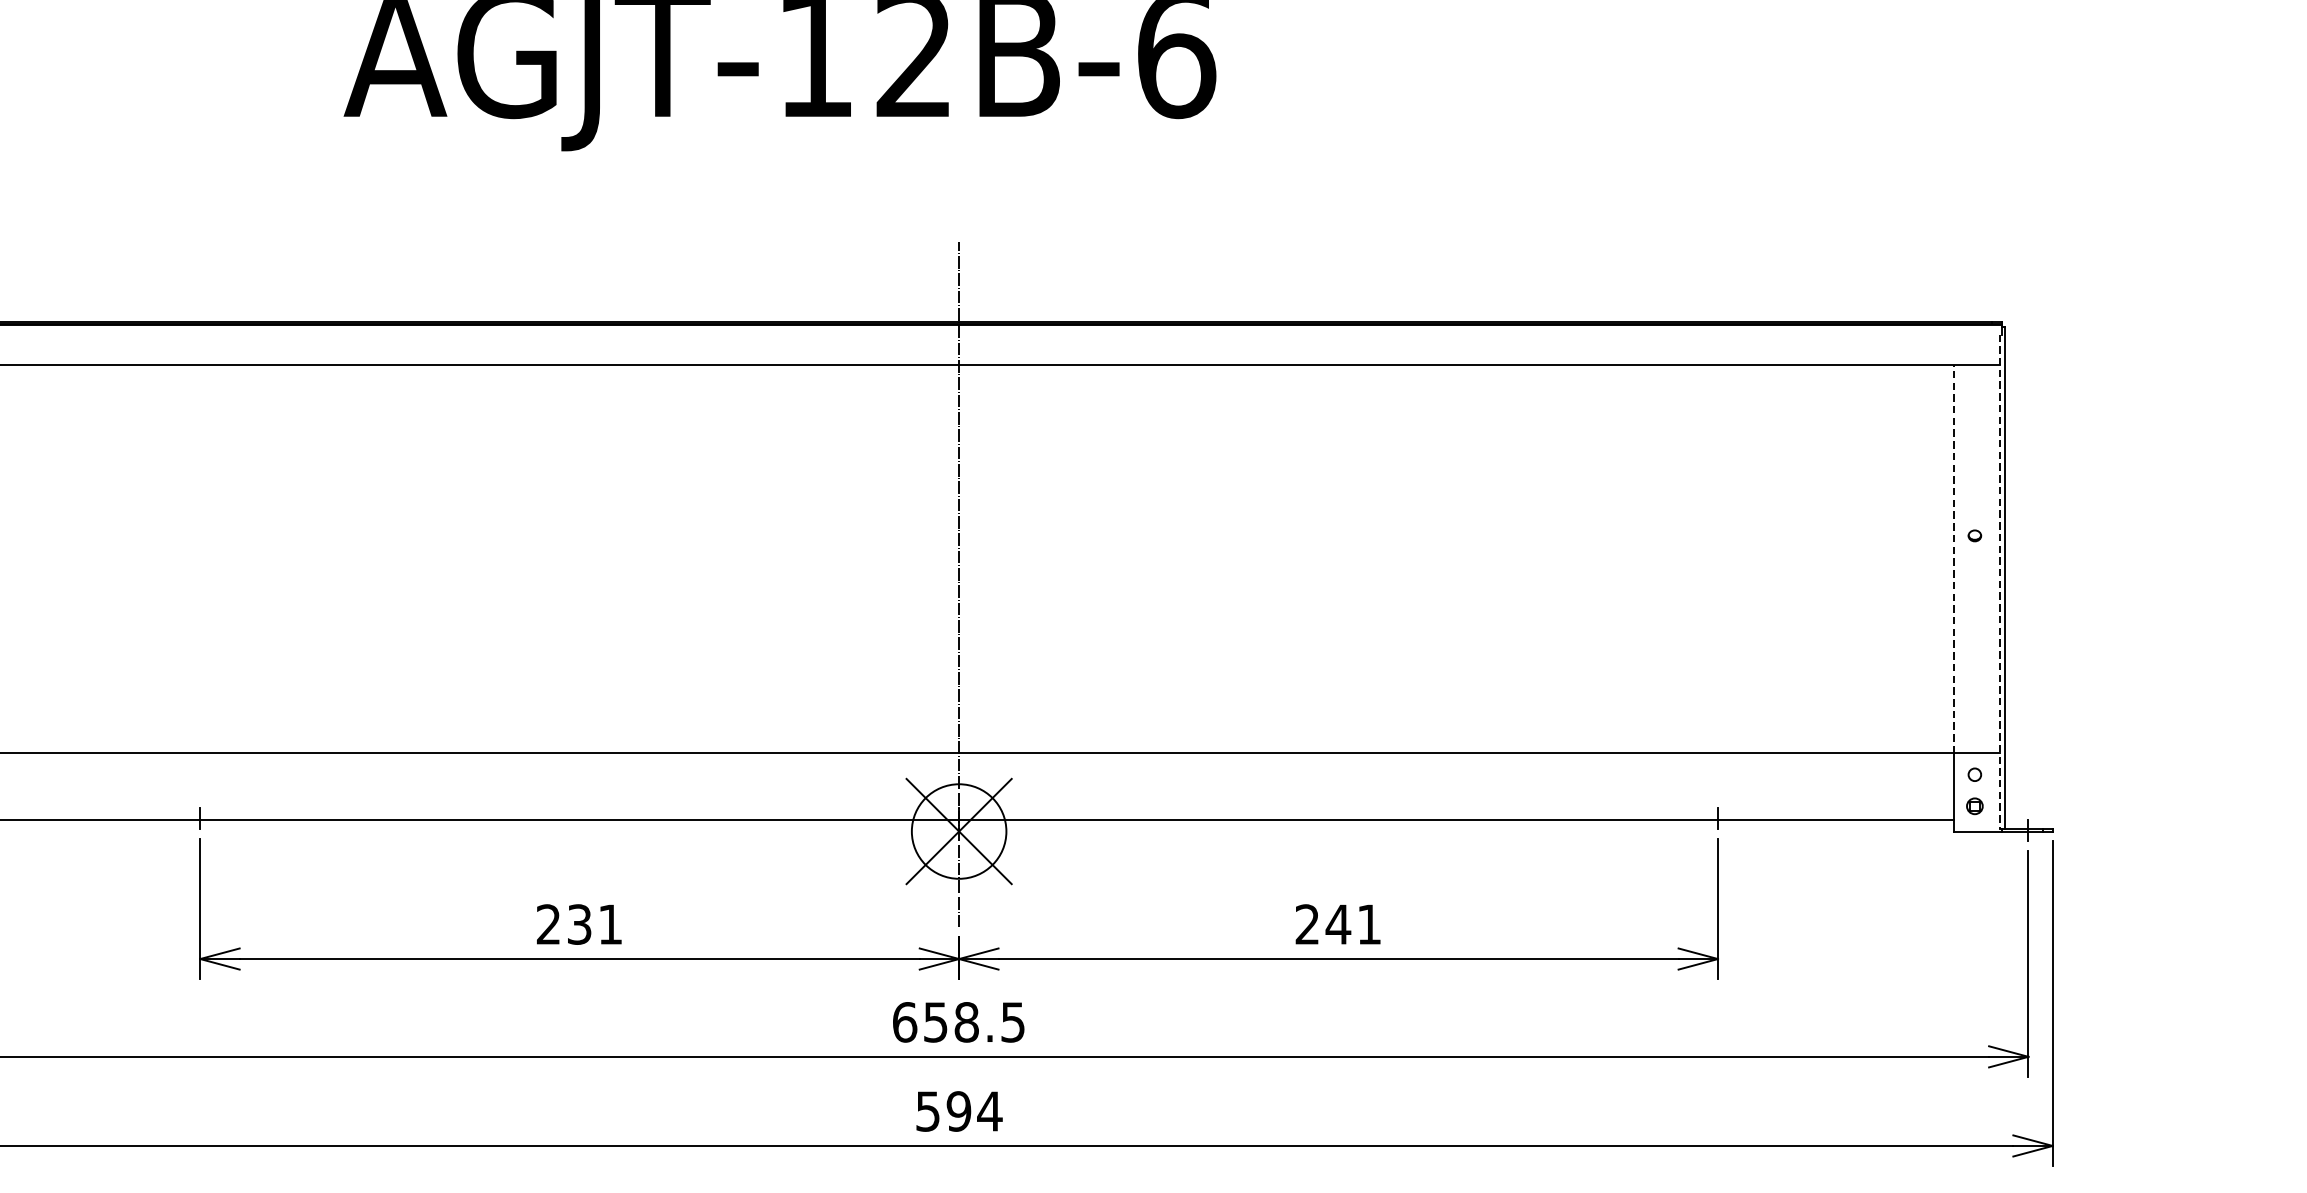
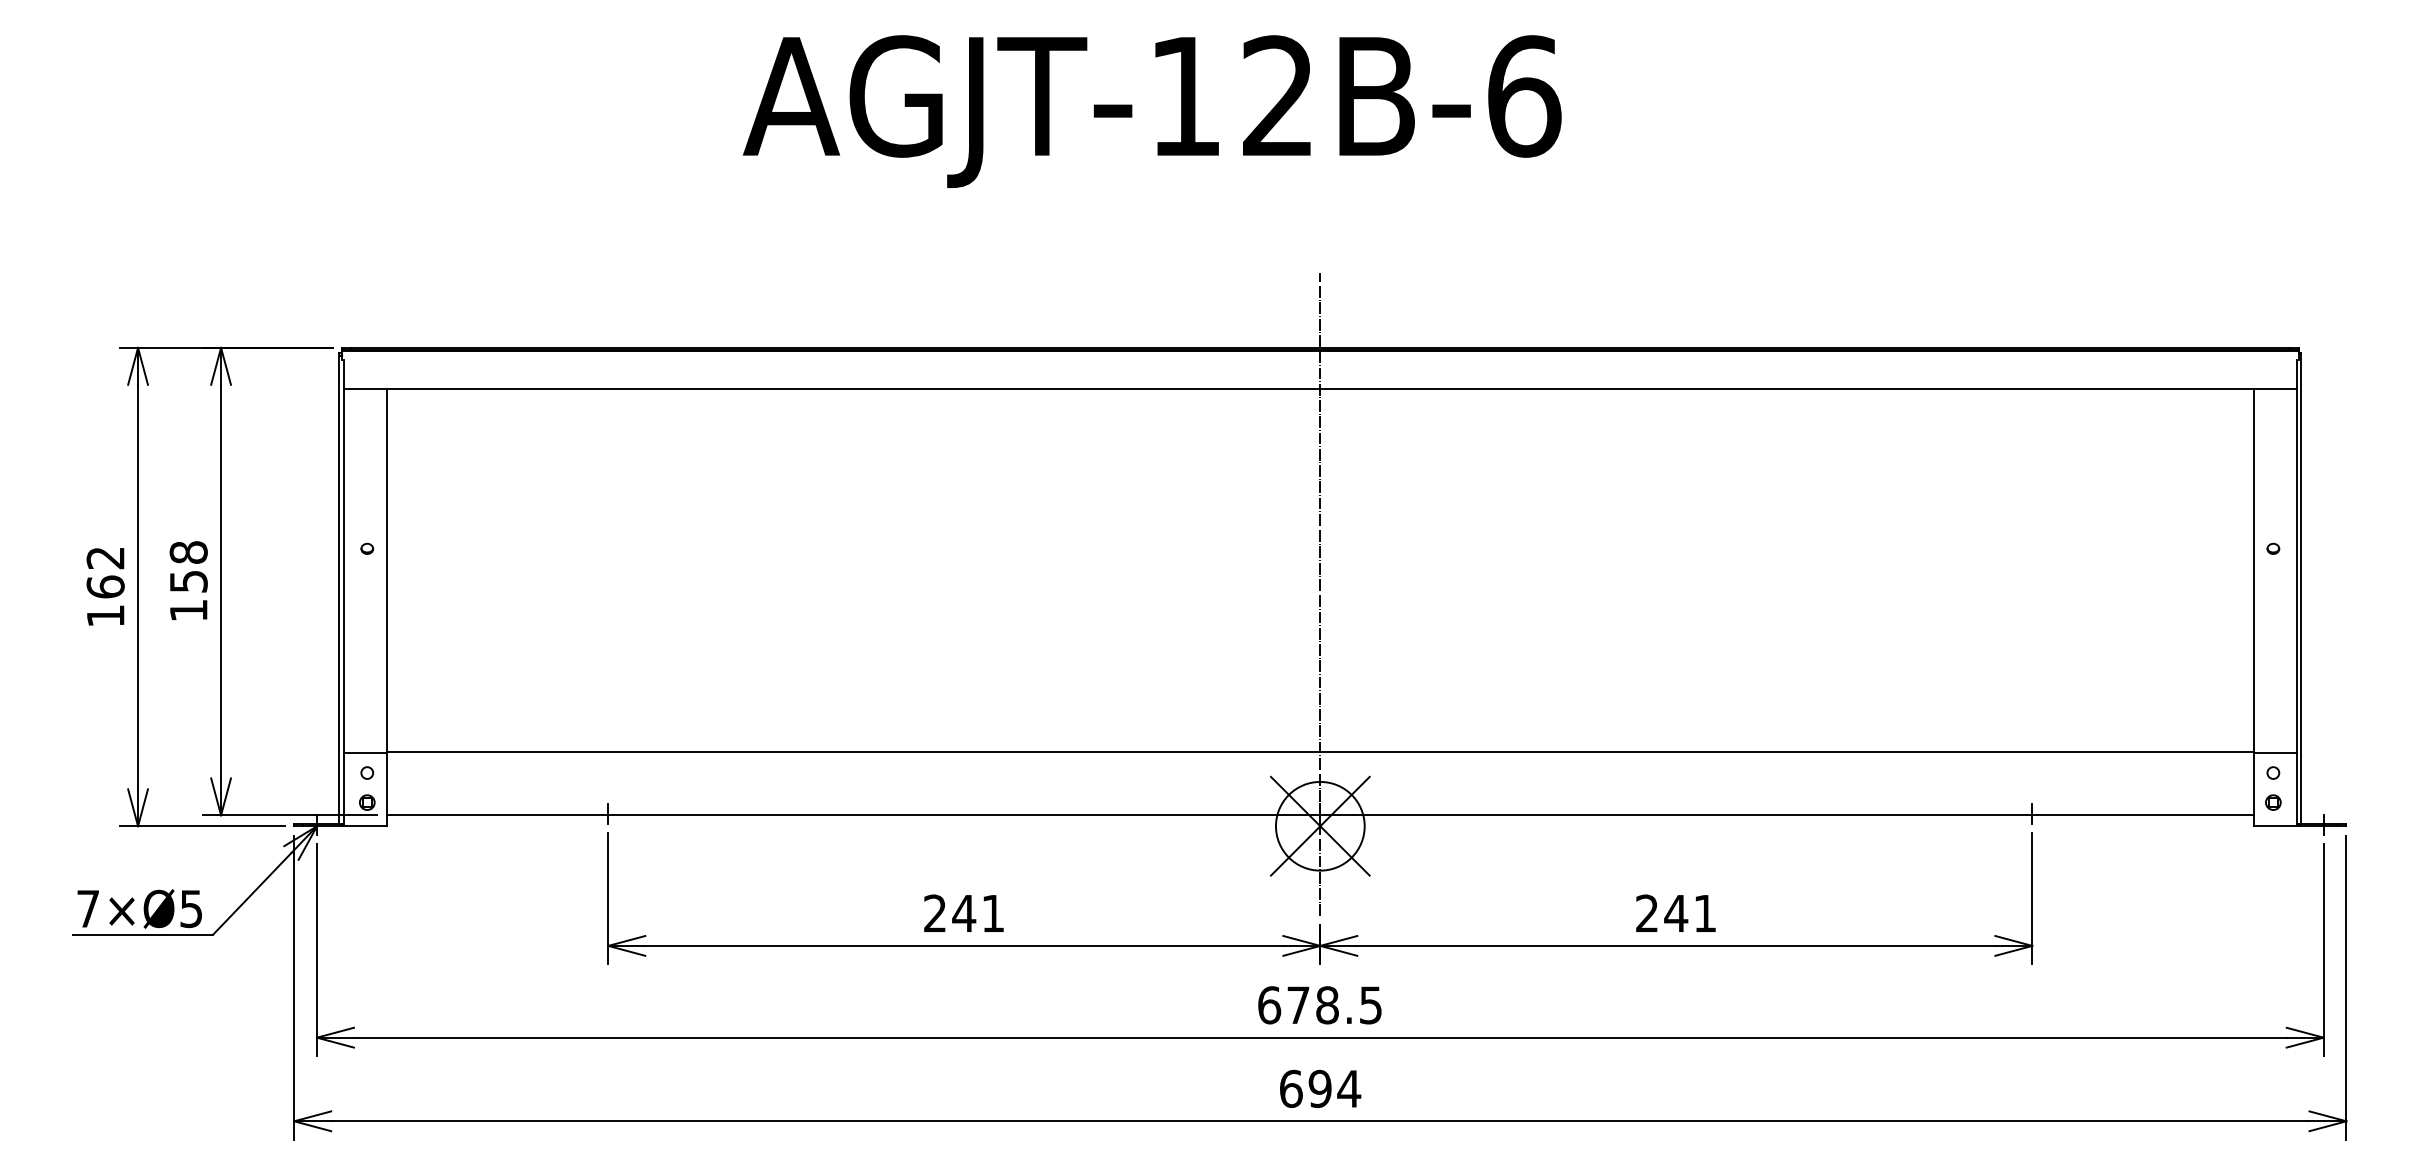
line: (1954, 558) -> (2254, 570), dashed -> solid
line: (1999, 581) -> (2296, 591), dashed -> solid
text: (579, 924) -> (964, 913), 231 -> 241
text: (935, 1022) -> (1298, 1005), 658.5 -> 678.5
text: (928, 1111) -> (1291, 1088), 594 -> 694

